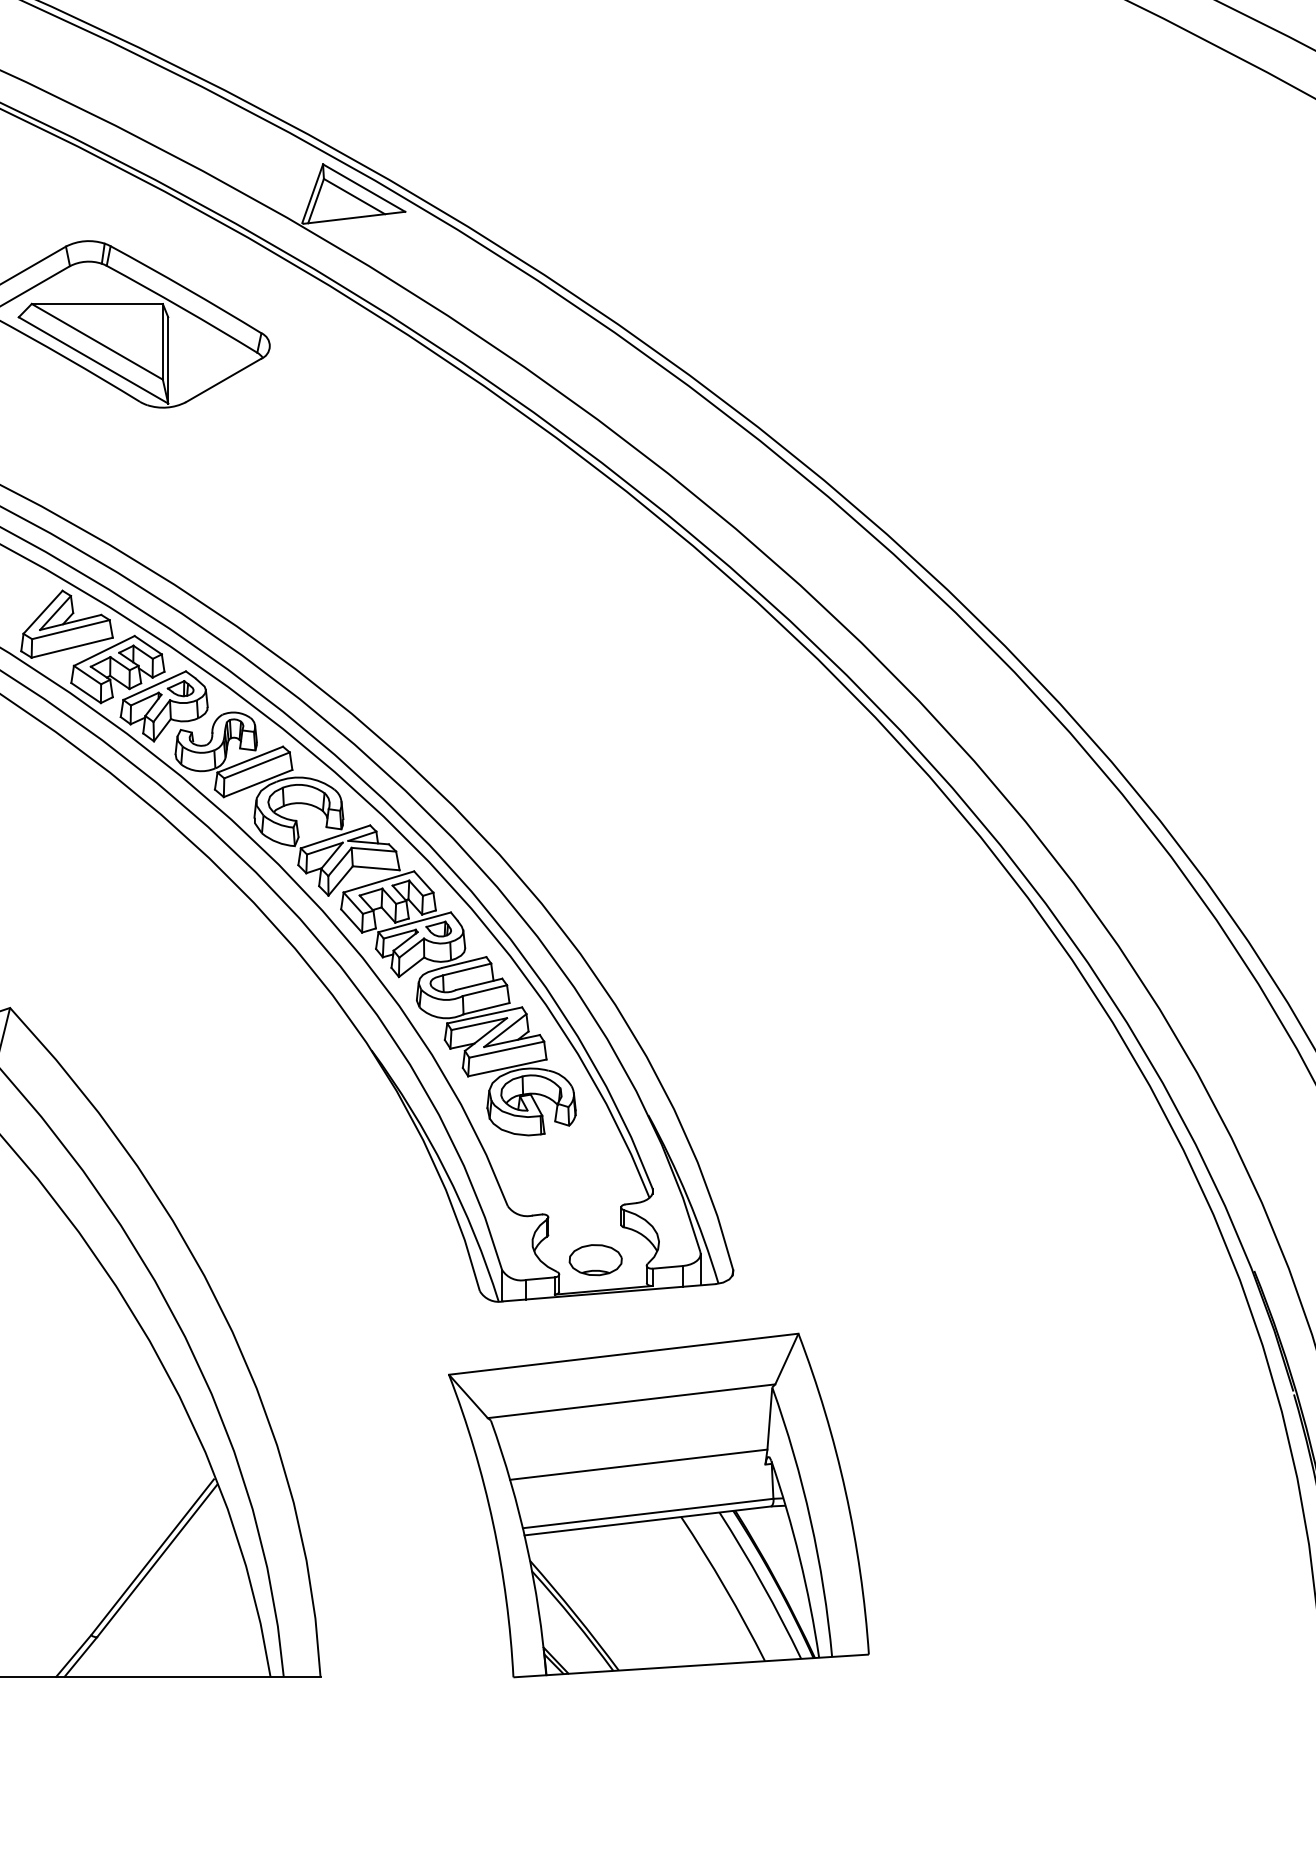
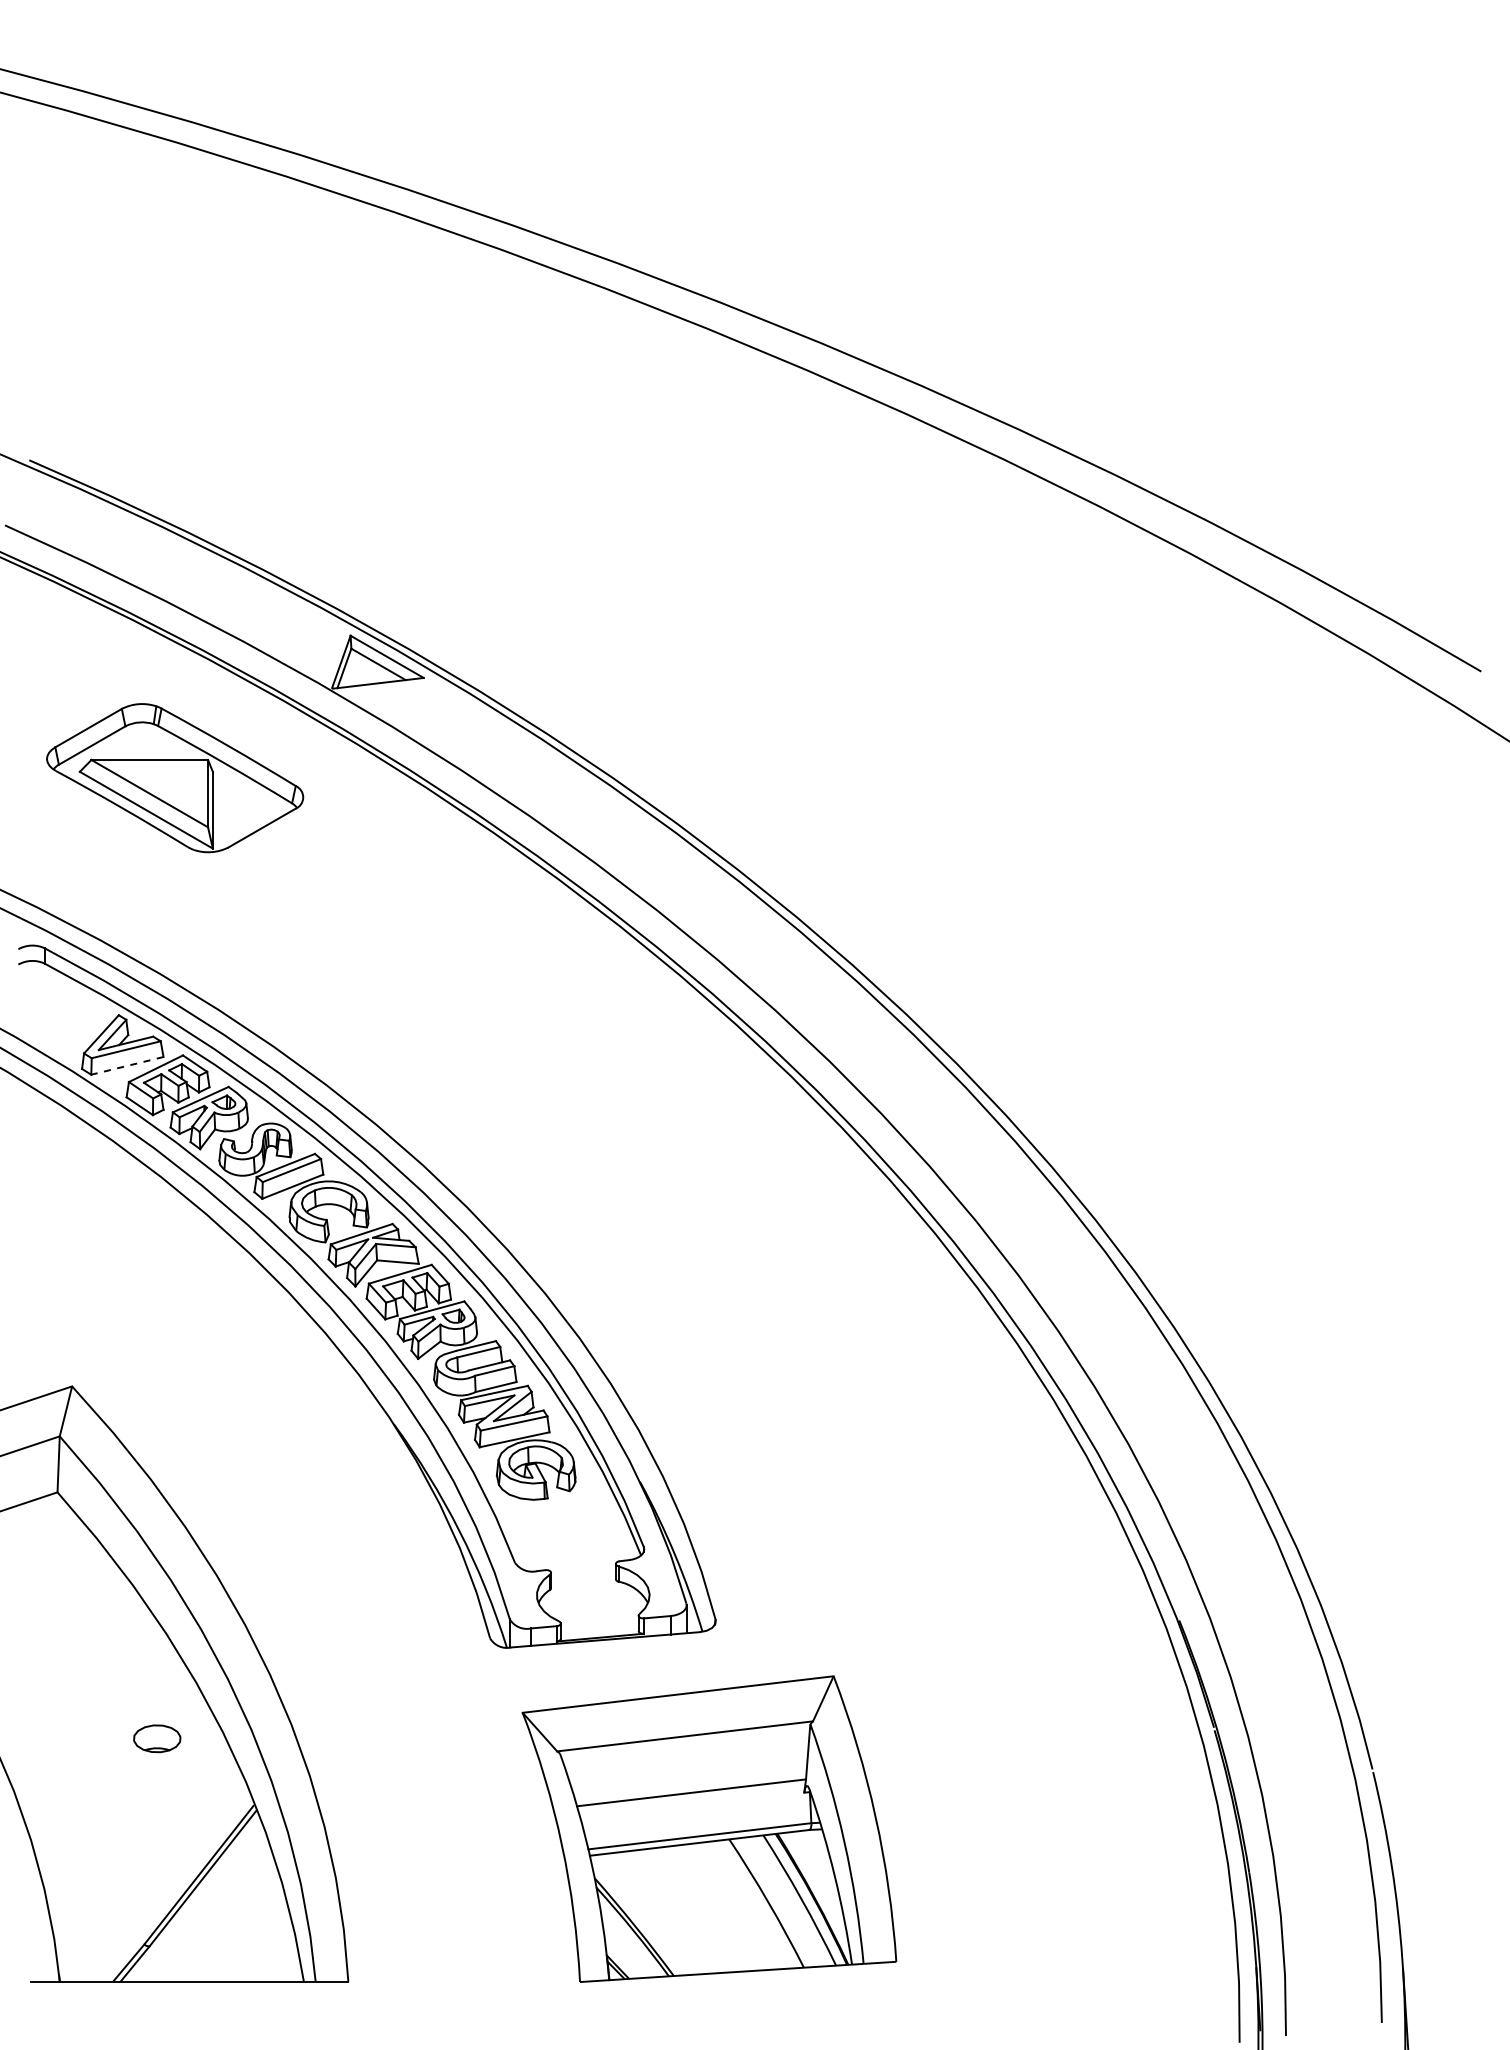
line: (71, 647) -> (126, 1065), solid -> dashed
part: (596, 1259) -> (157, 1738), moved
part: (658, 1504) -> (709, 1828), moved

